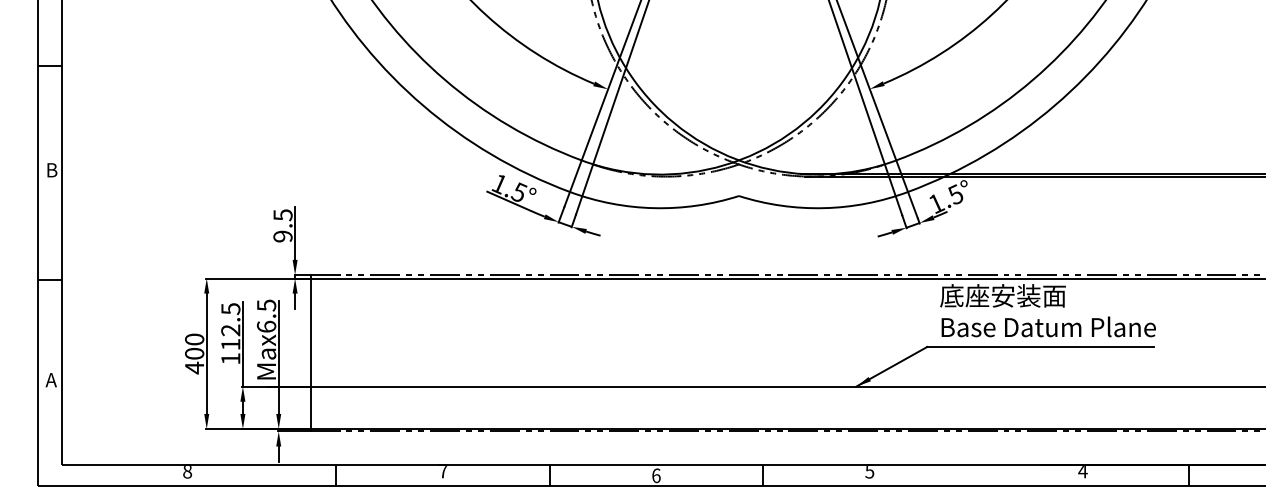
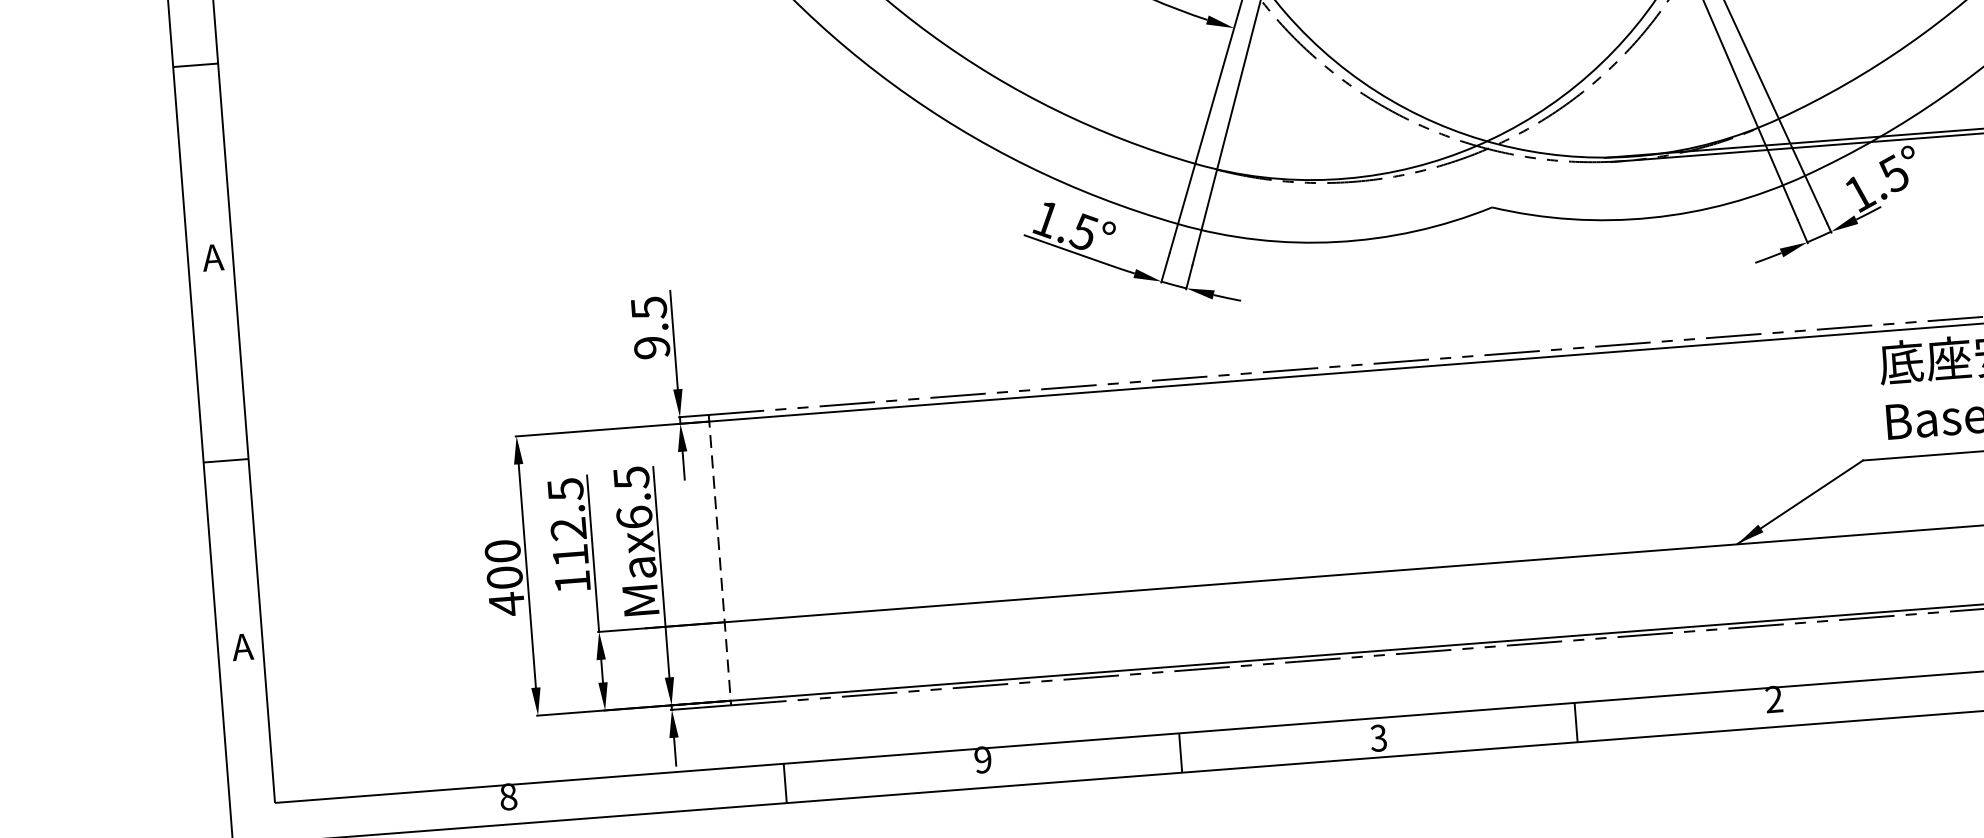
text: (51, 170) -> (213, 258), B -> A
line: (310, 353) -> (719, 560), solid -> dashed
text: (443, 470) -> (983, 758), 7 -> 9
text: (869, 472) -> (1773, 701), 5 -> 2
text: (656, 475) -> (1379, 737), 6 -> 3

